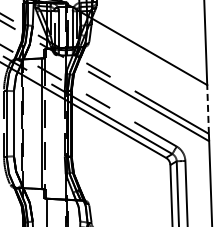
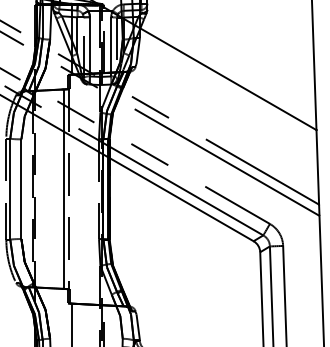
line: (208, 108) -> (318, 165), dashed -> solid

